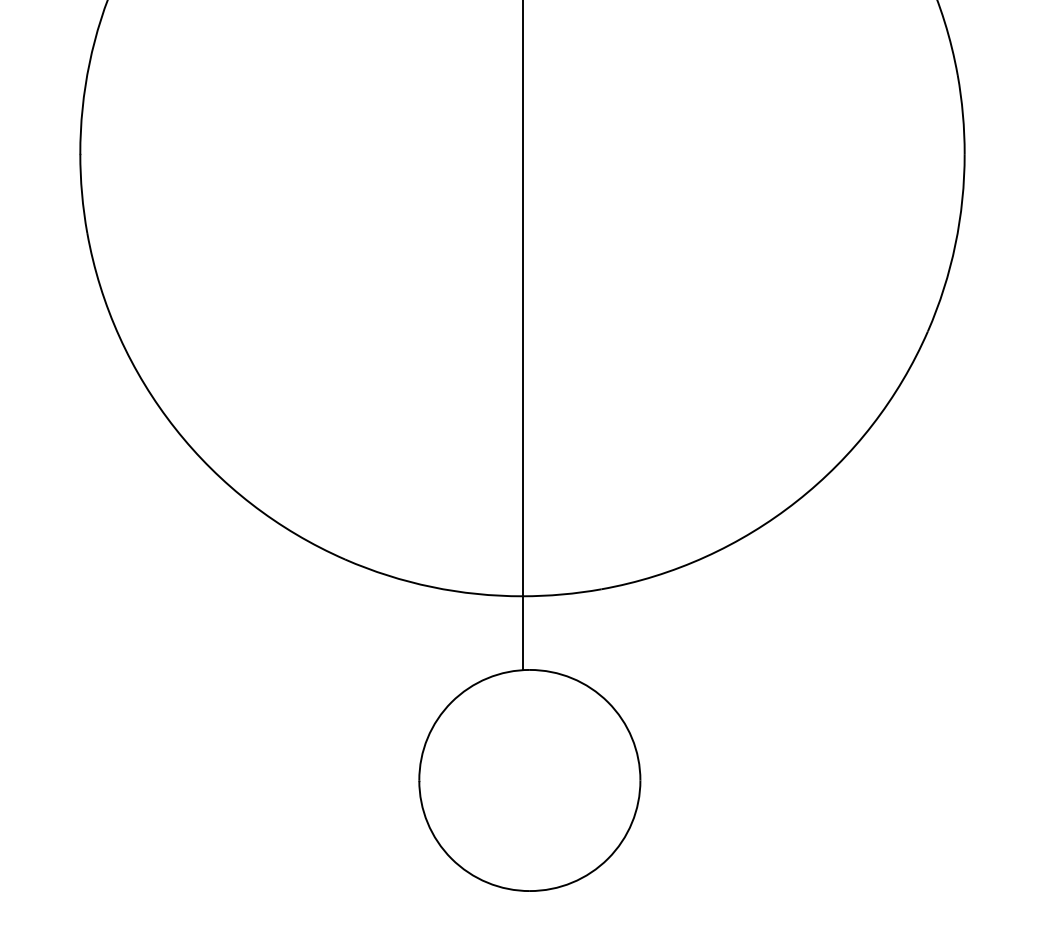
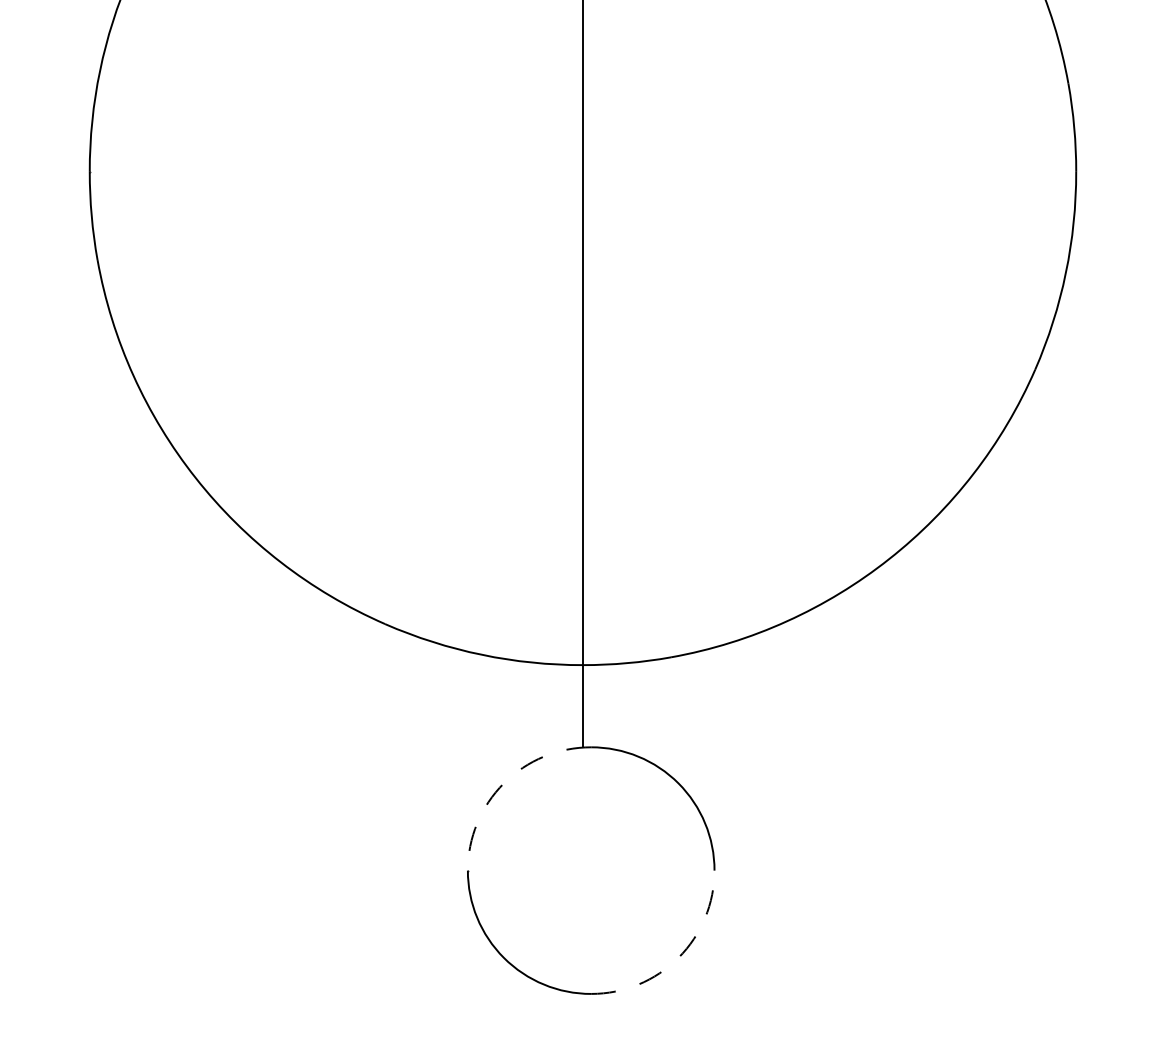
arc: (451, 702) -> (503, 783), solid -> dashed
arc: (608, 858) -> (678, 957), solid -> dashed

